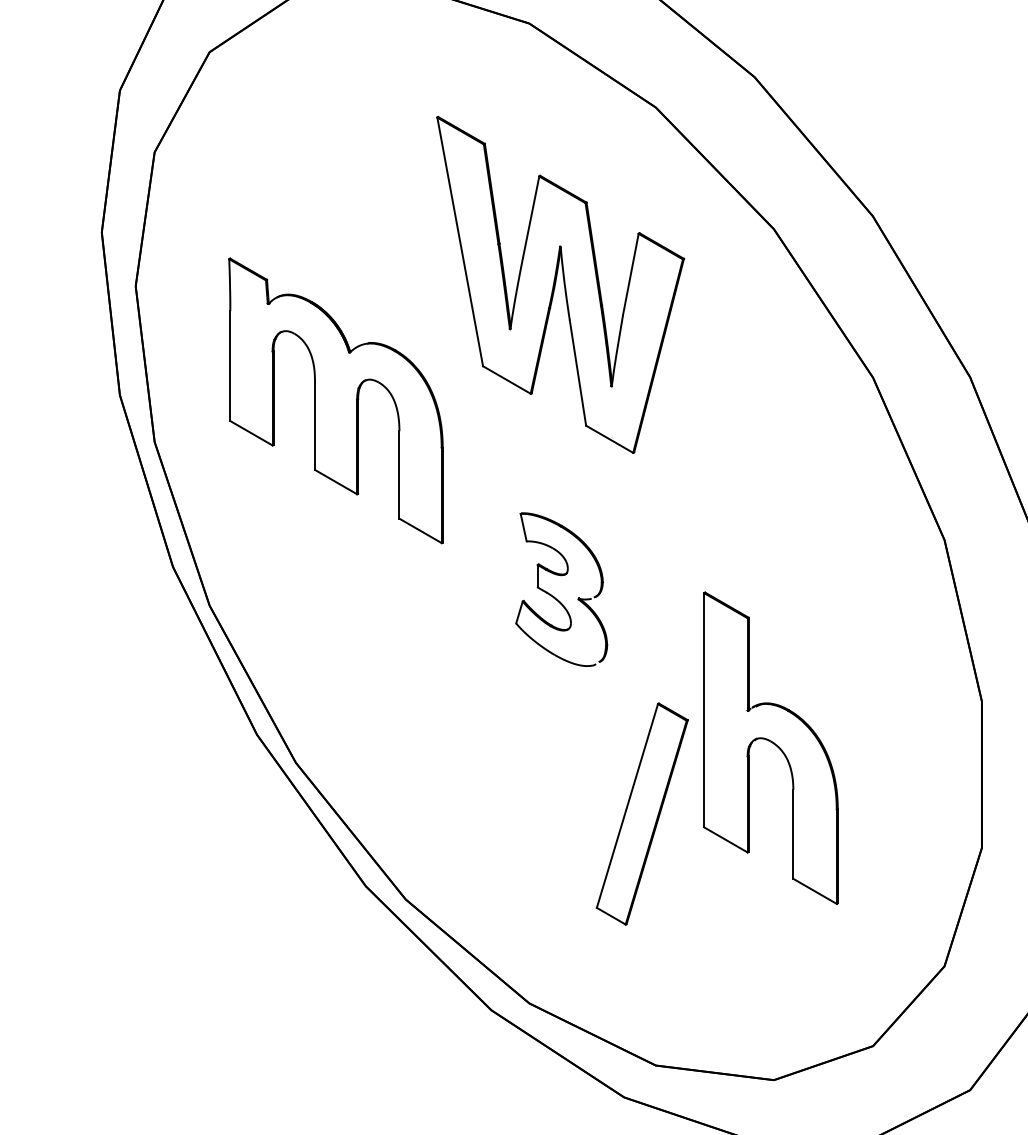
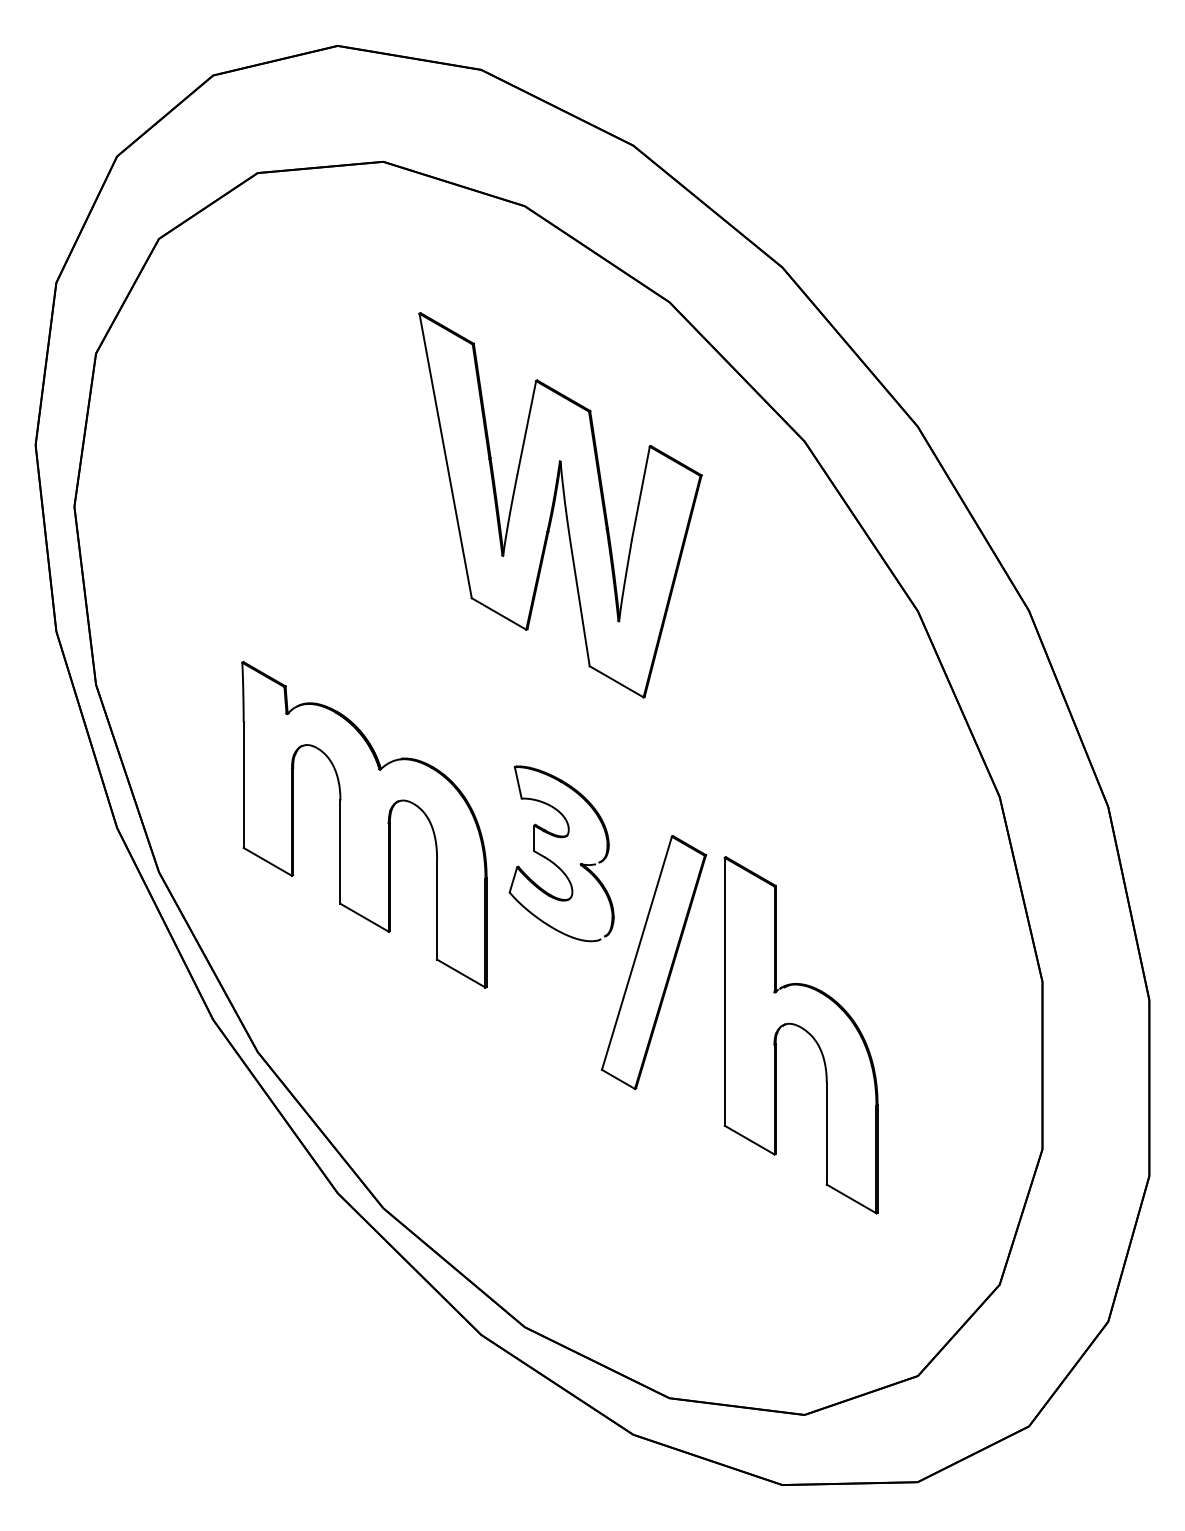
part: (335, 400) -> (364, 824), moved
part: (641, 814) -> (653, 962), moved

